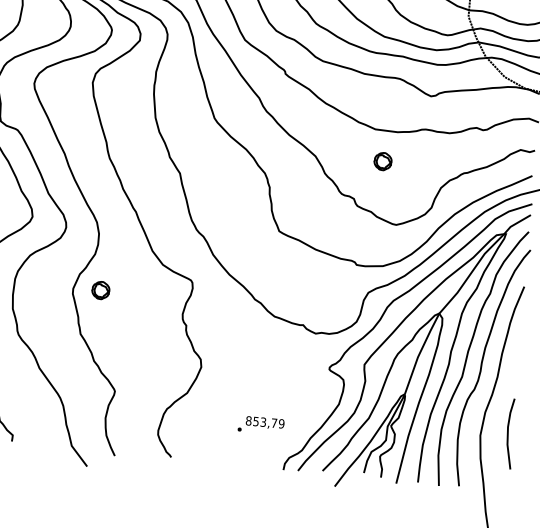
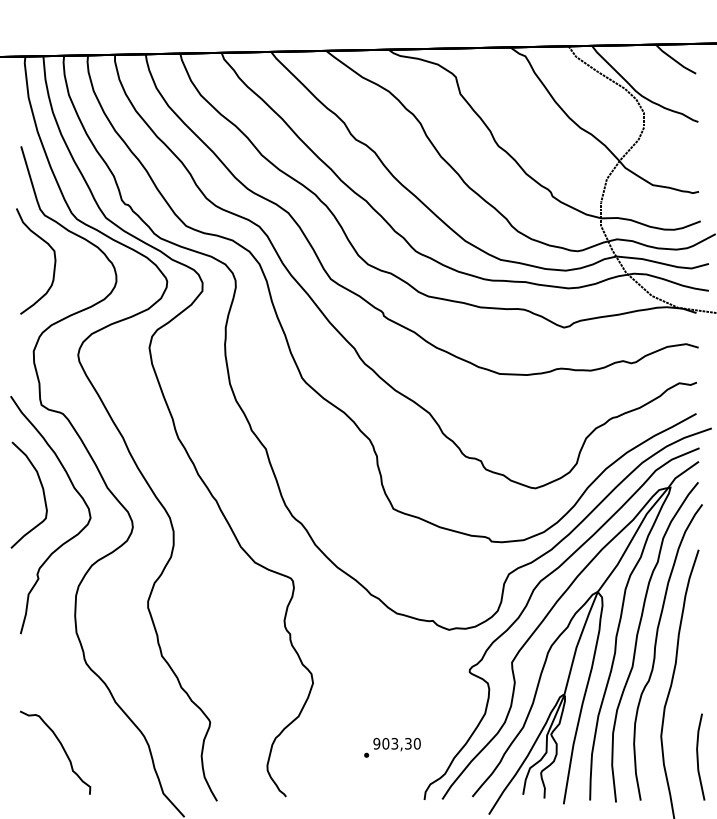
part: (383, 161) -> (512, 412), removed
part: (100, 290) -> (181, 600), removed
text: (264, 422) -> (396, 743), 853,79 -> 903,30
line: (508, 433) -> (698, 756), moved

